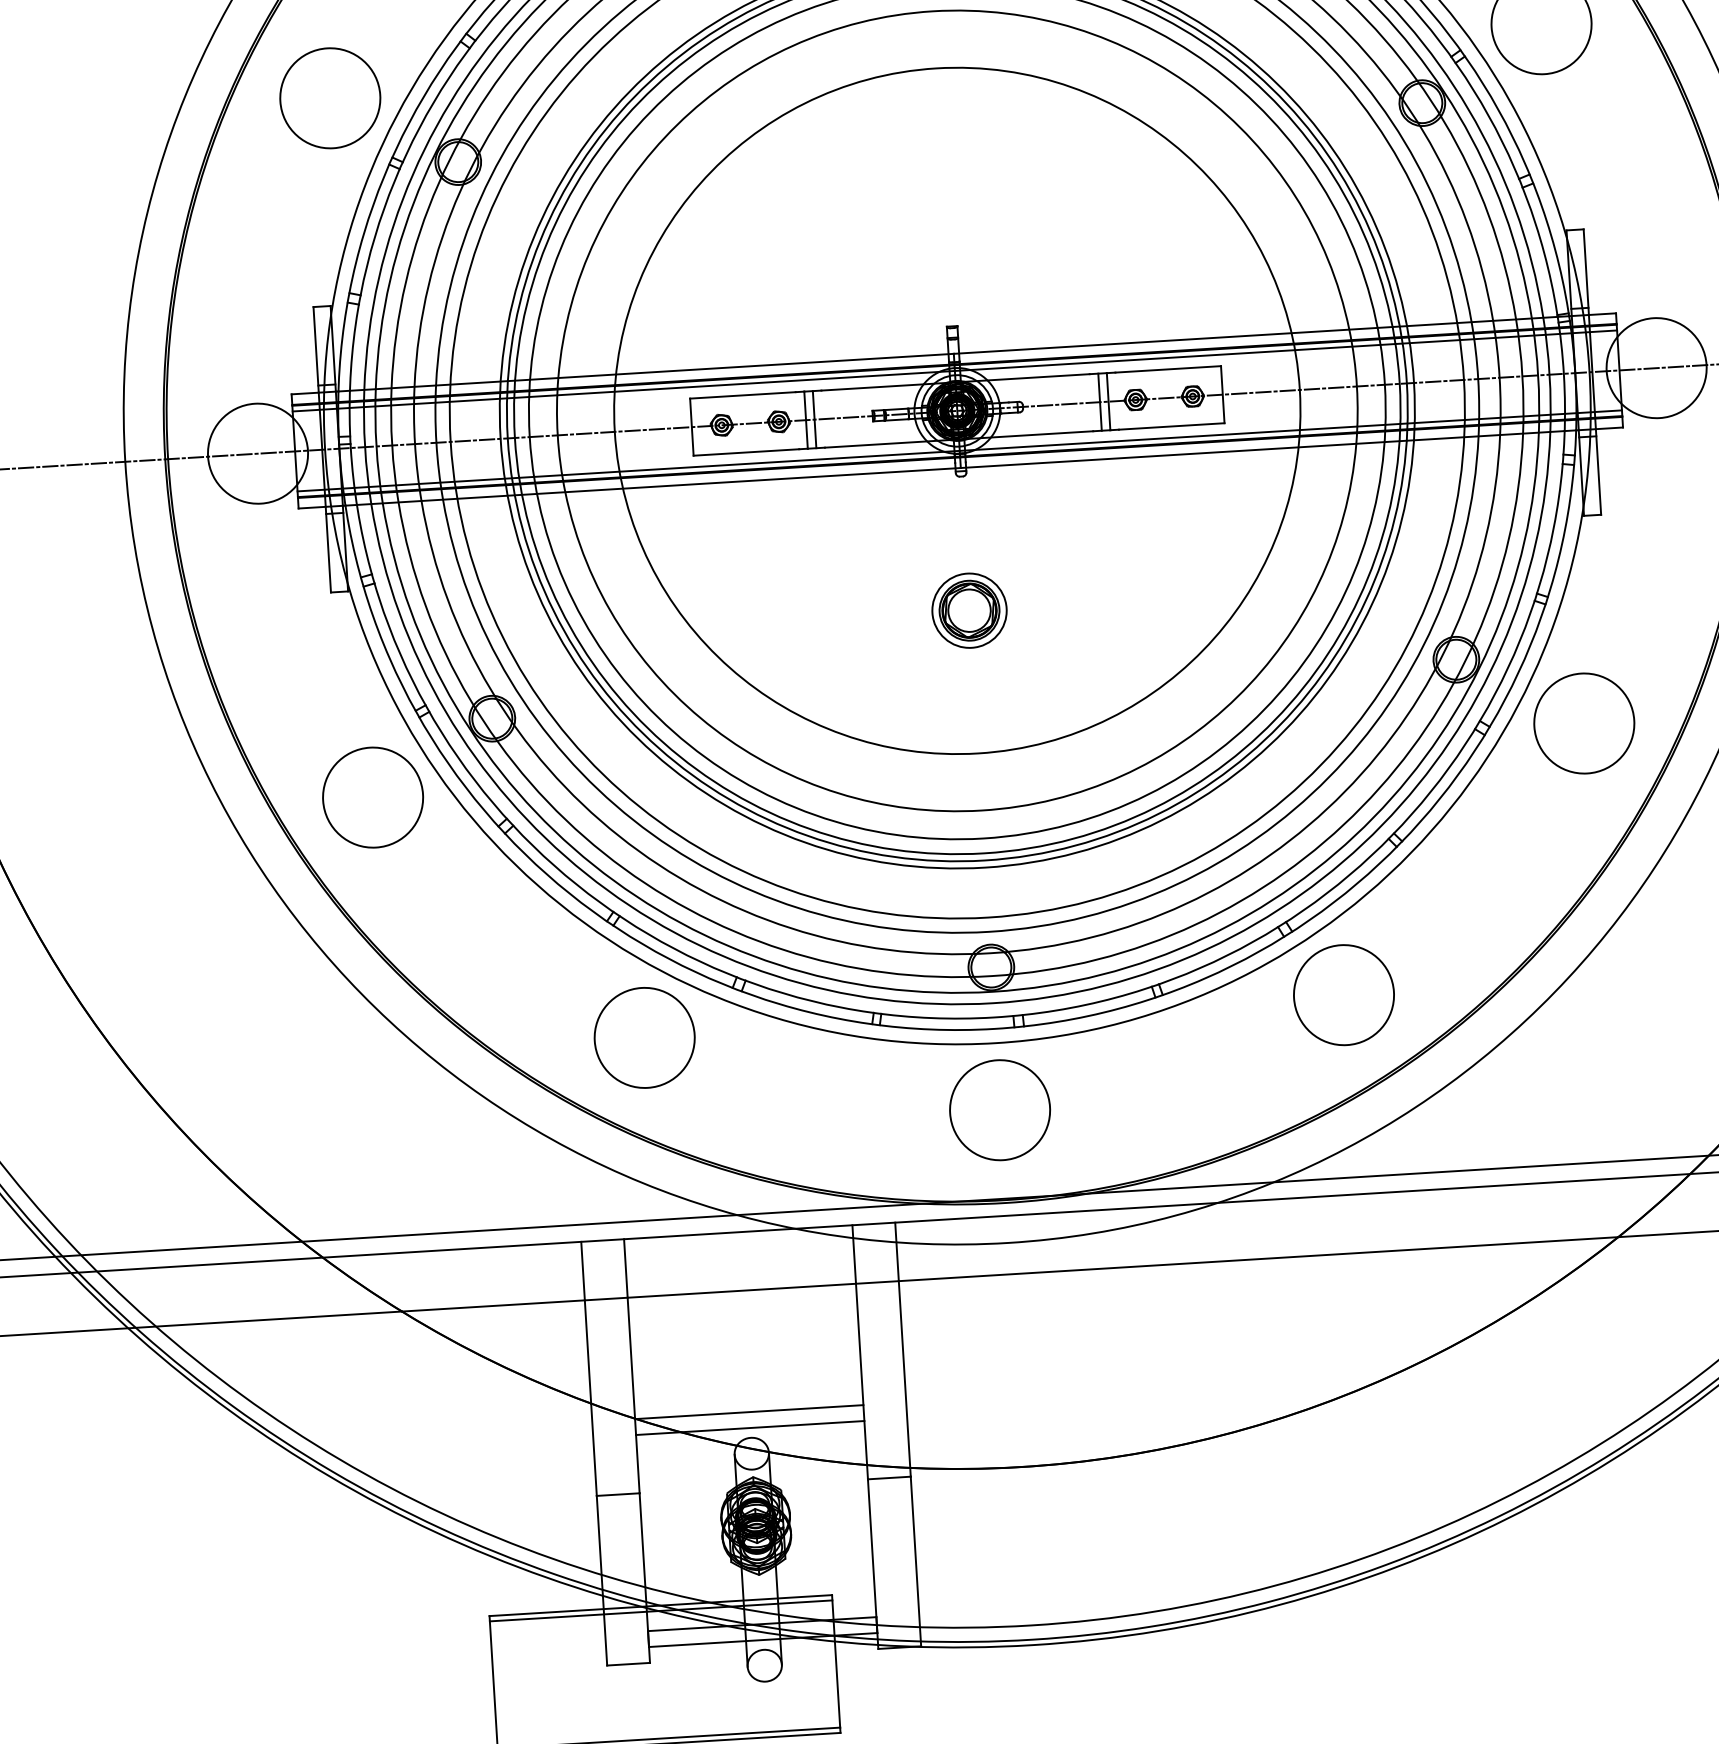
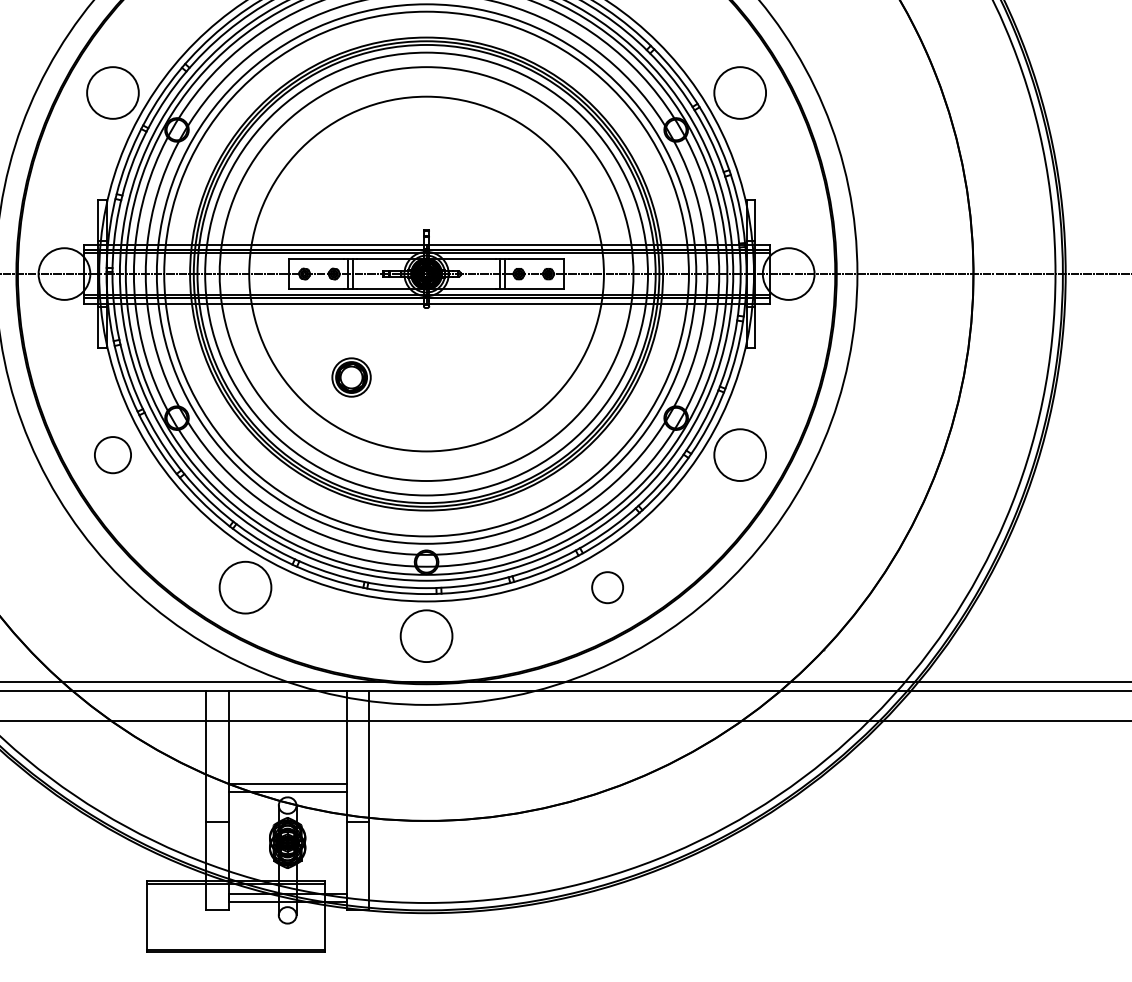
part: (969, 610) -> (351, 377), moved
circle: (372, 798) -> (112, 455), size x0.7
circle: (1343, 994) -> (607, 587), size x0.6

